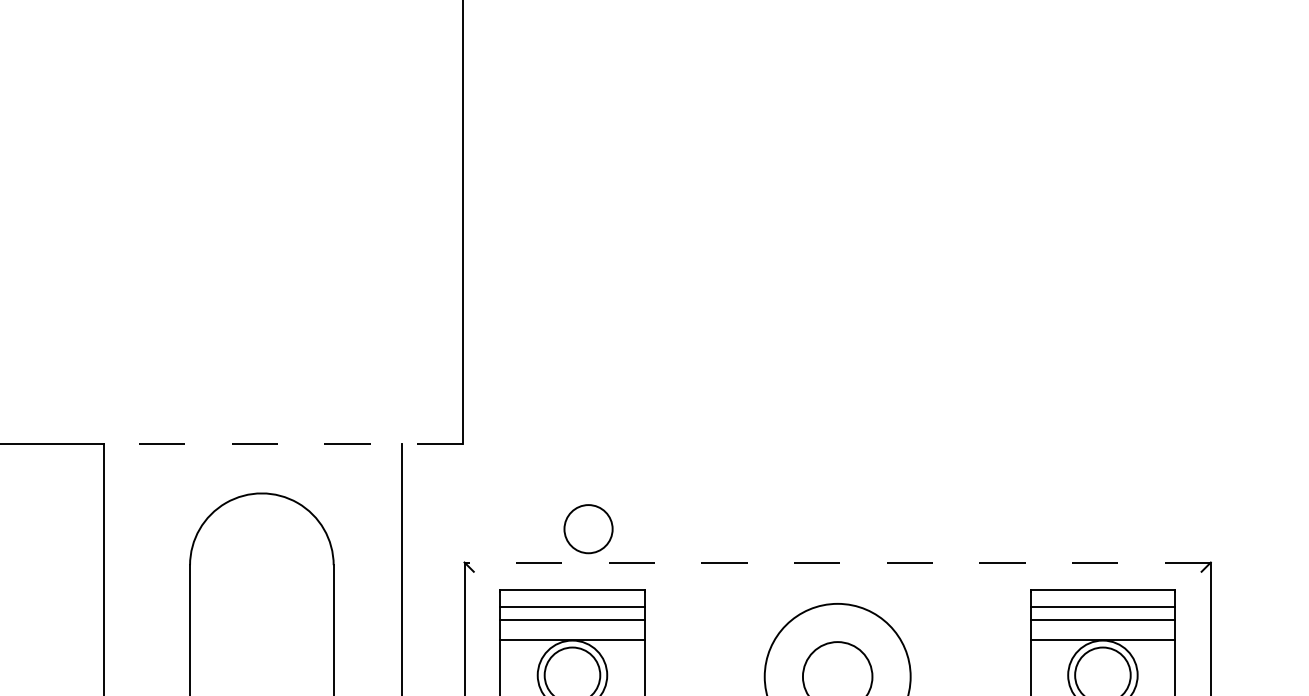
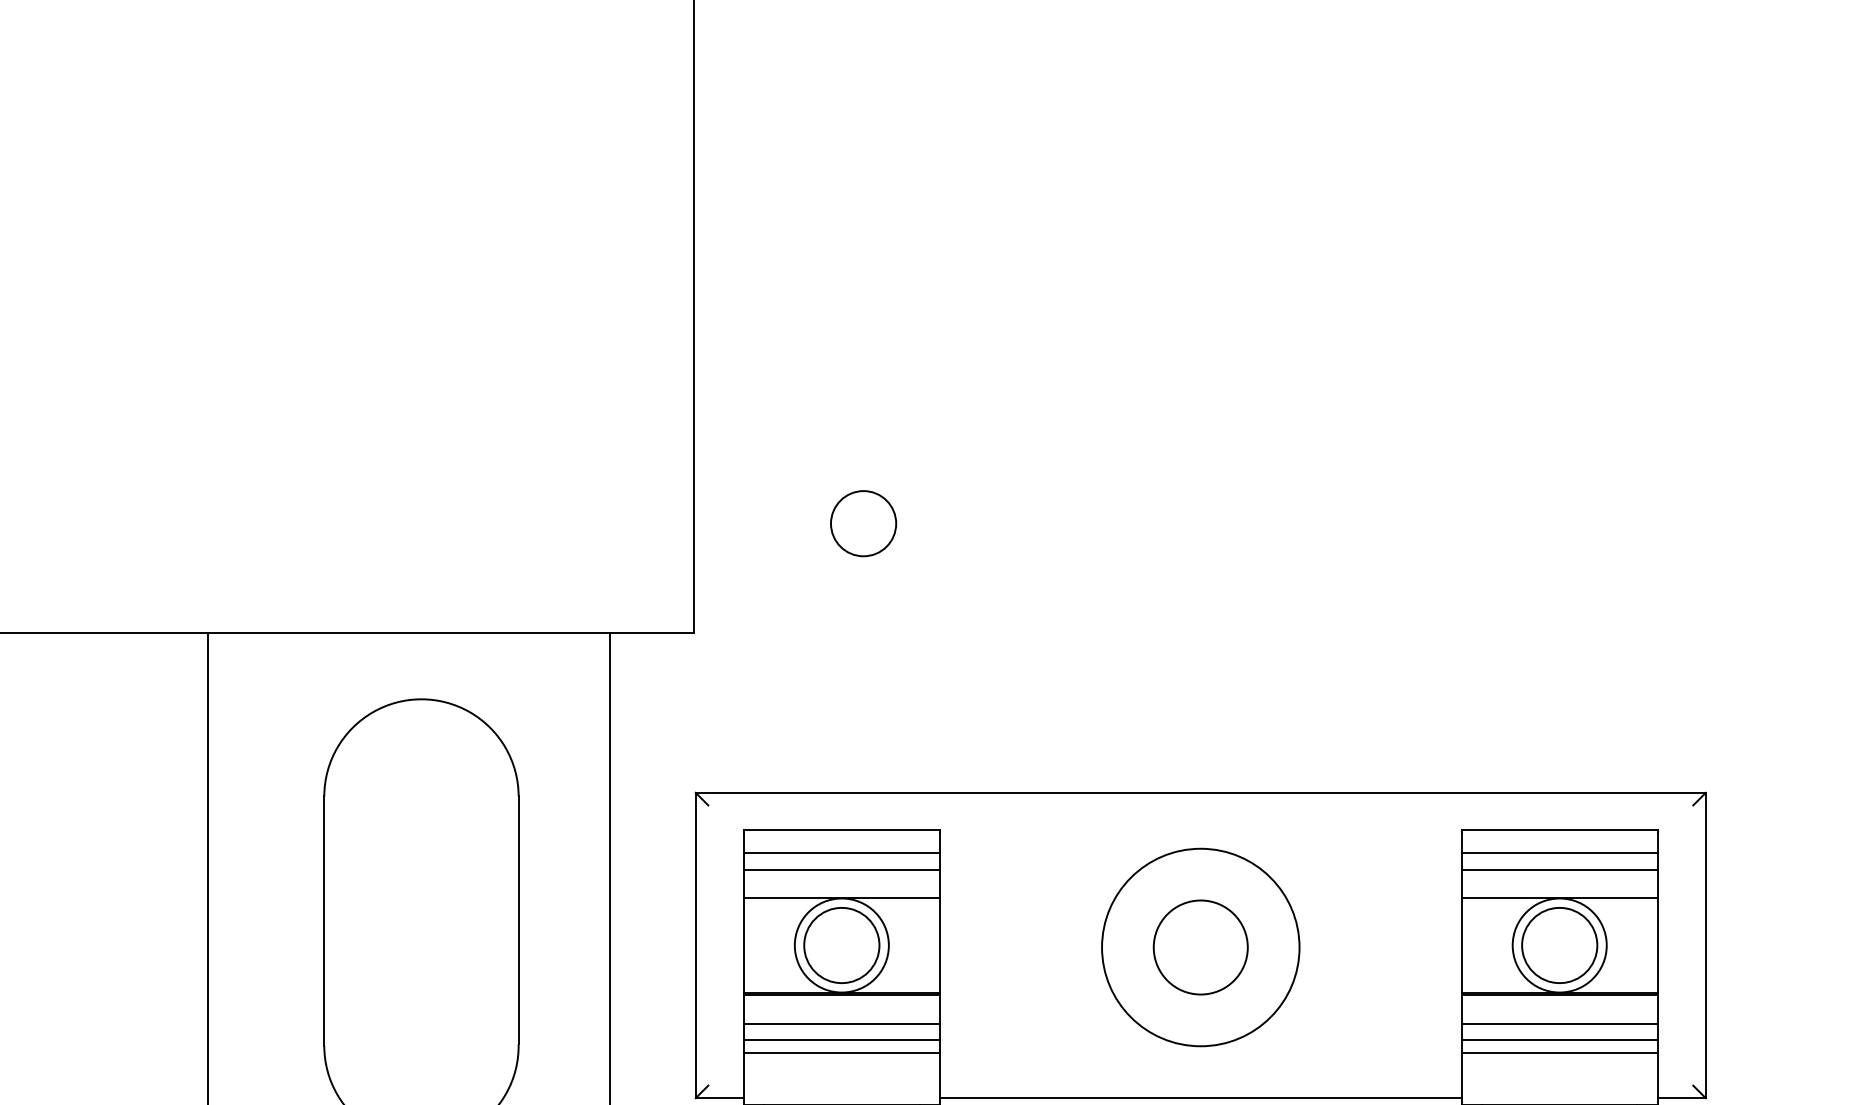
line: (284, 444) -> (451, 632), dashed -> solid
circle: (588, 529) -> (863, 523), moved
line: (837, 562) -> (1200, 792), dashed -> solid

